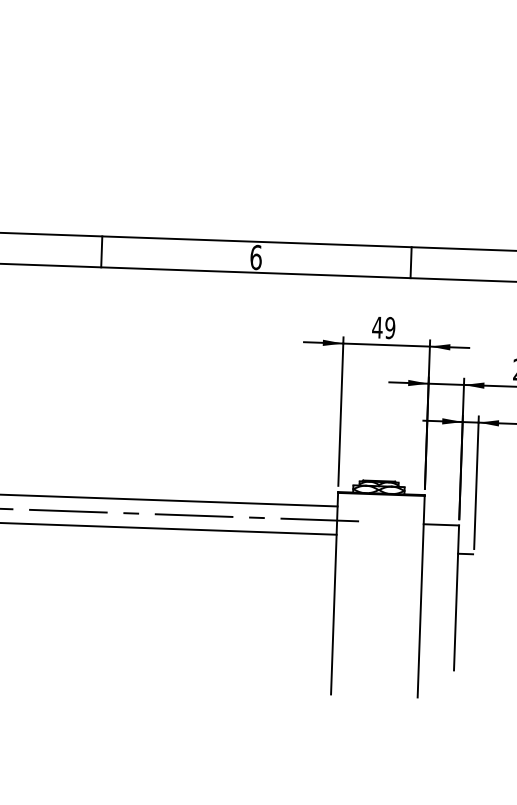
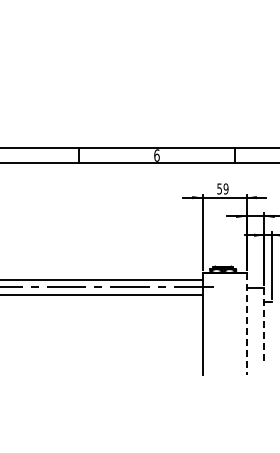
text: (377, 326) -> (219, 188), 49 -> 59
line: (421, 596) -> (246, 324), solid -> dashed
line: (456, 598) -> (264, 324), solid -> dashed

